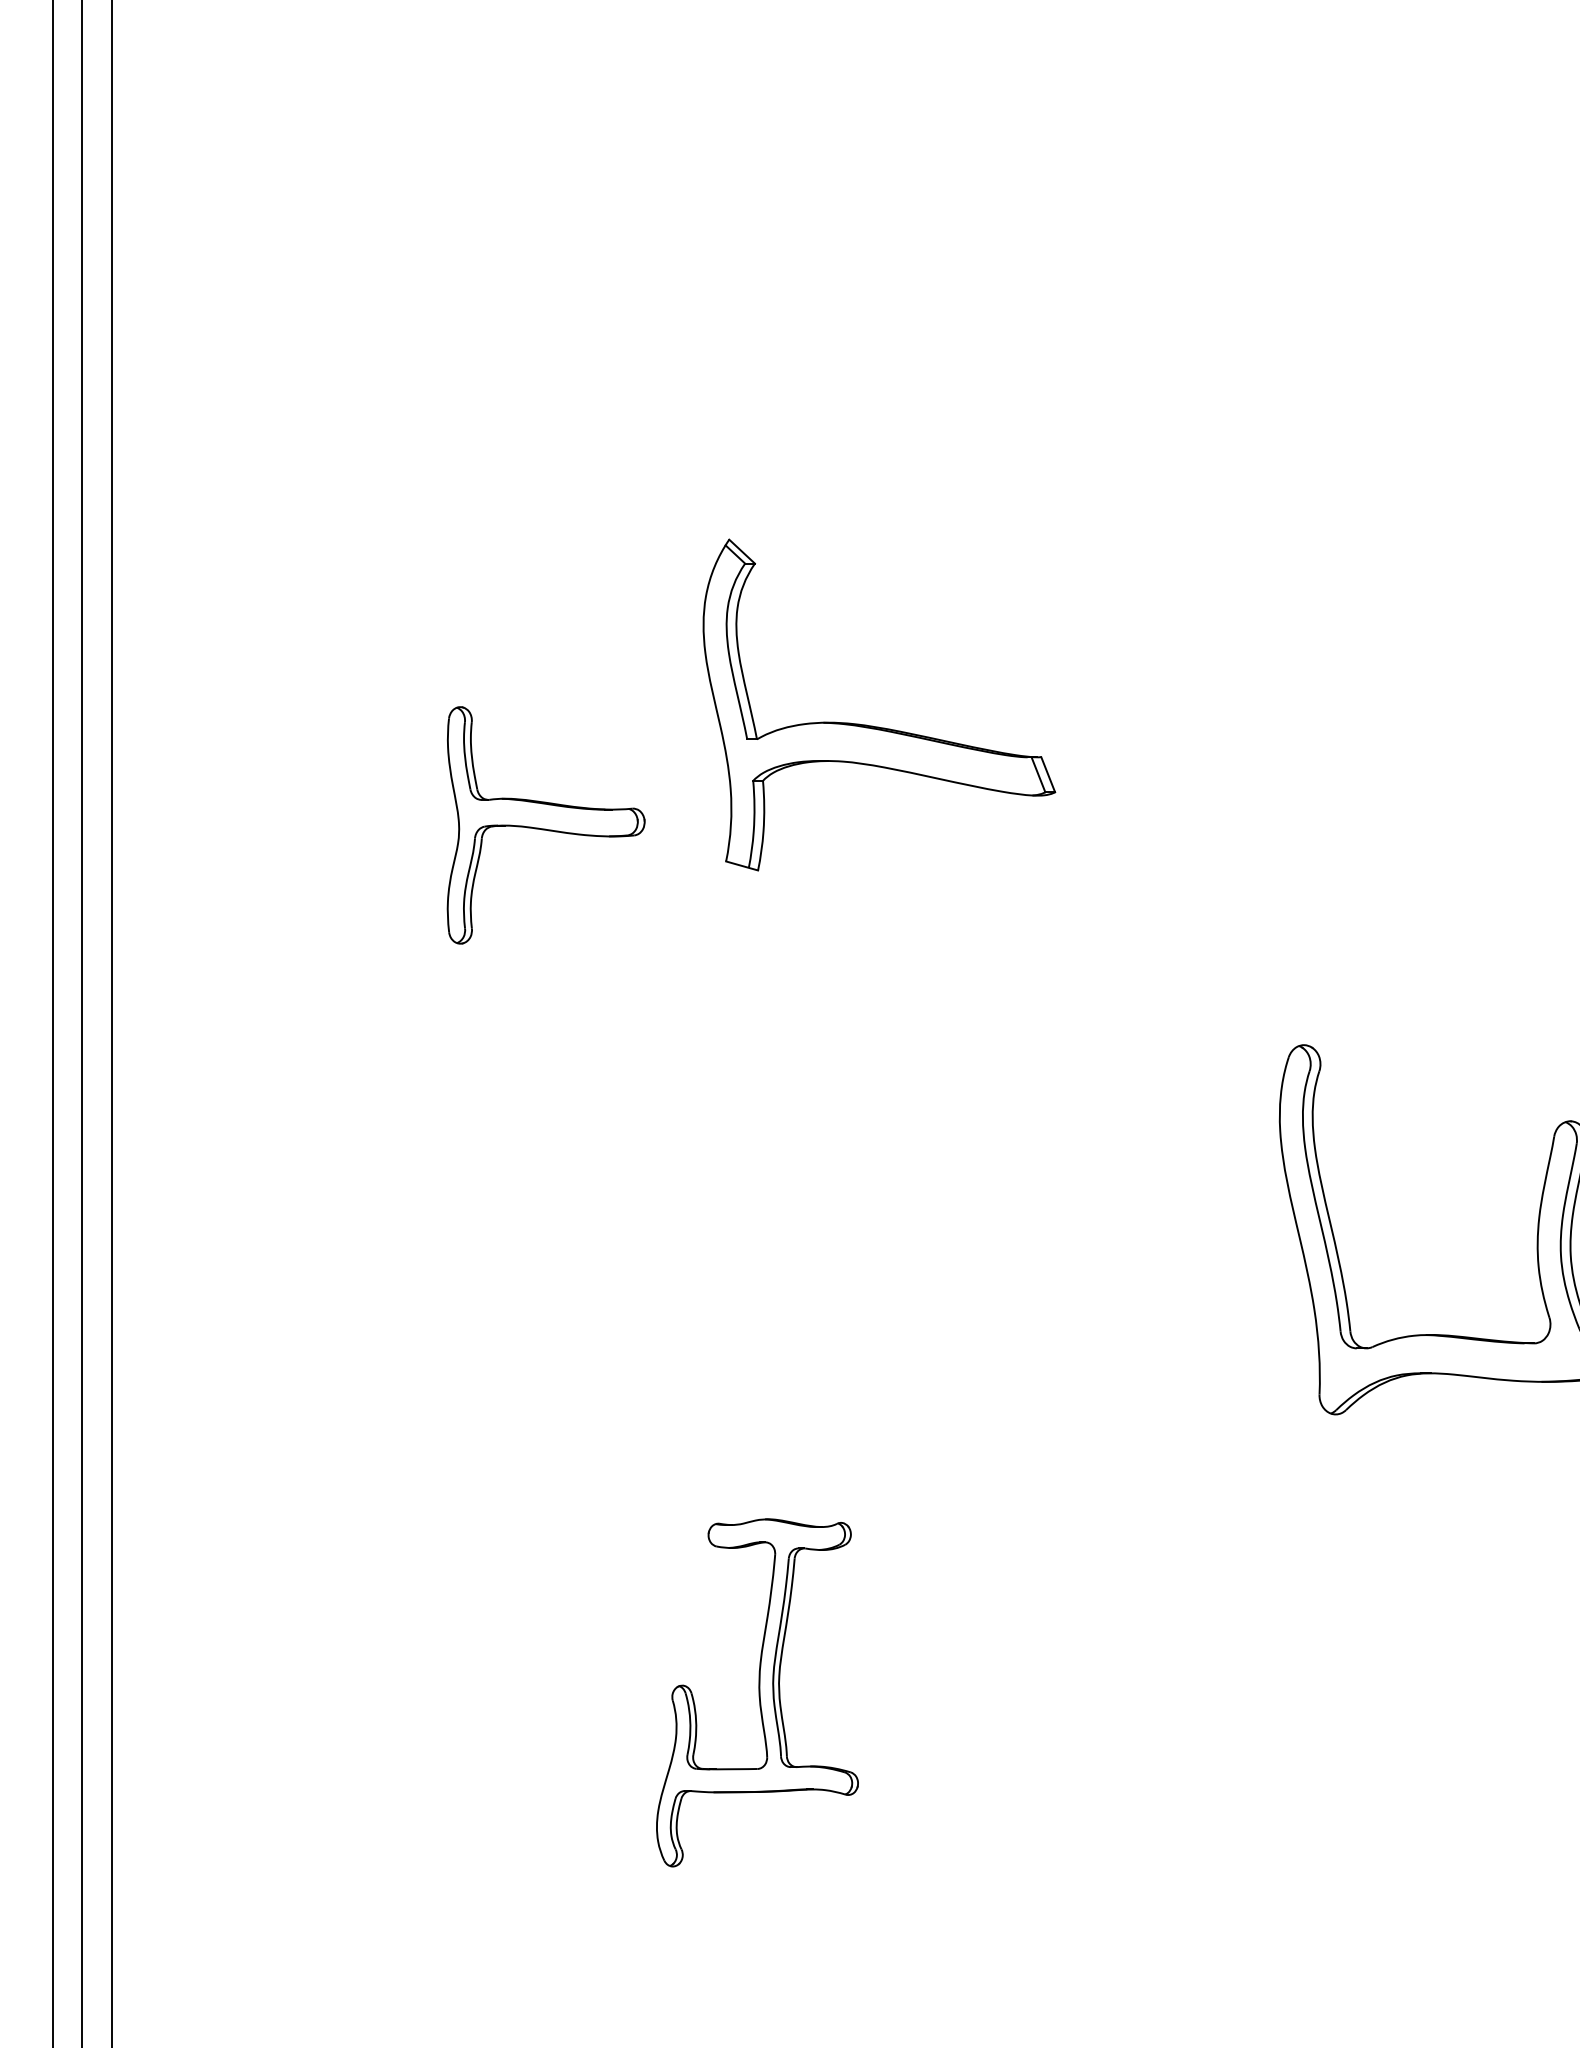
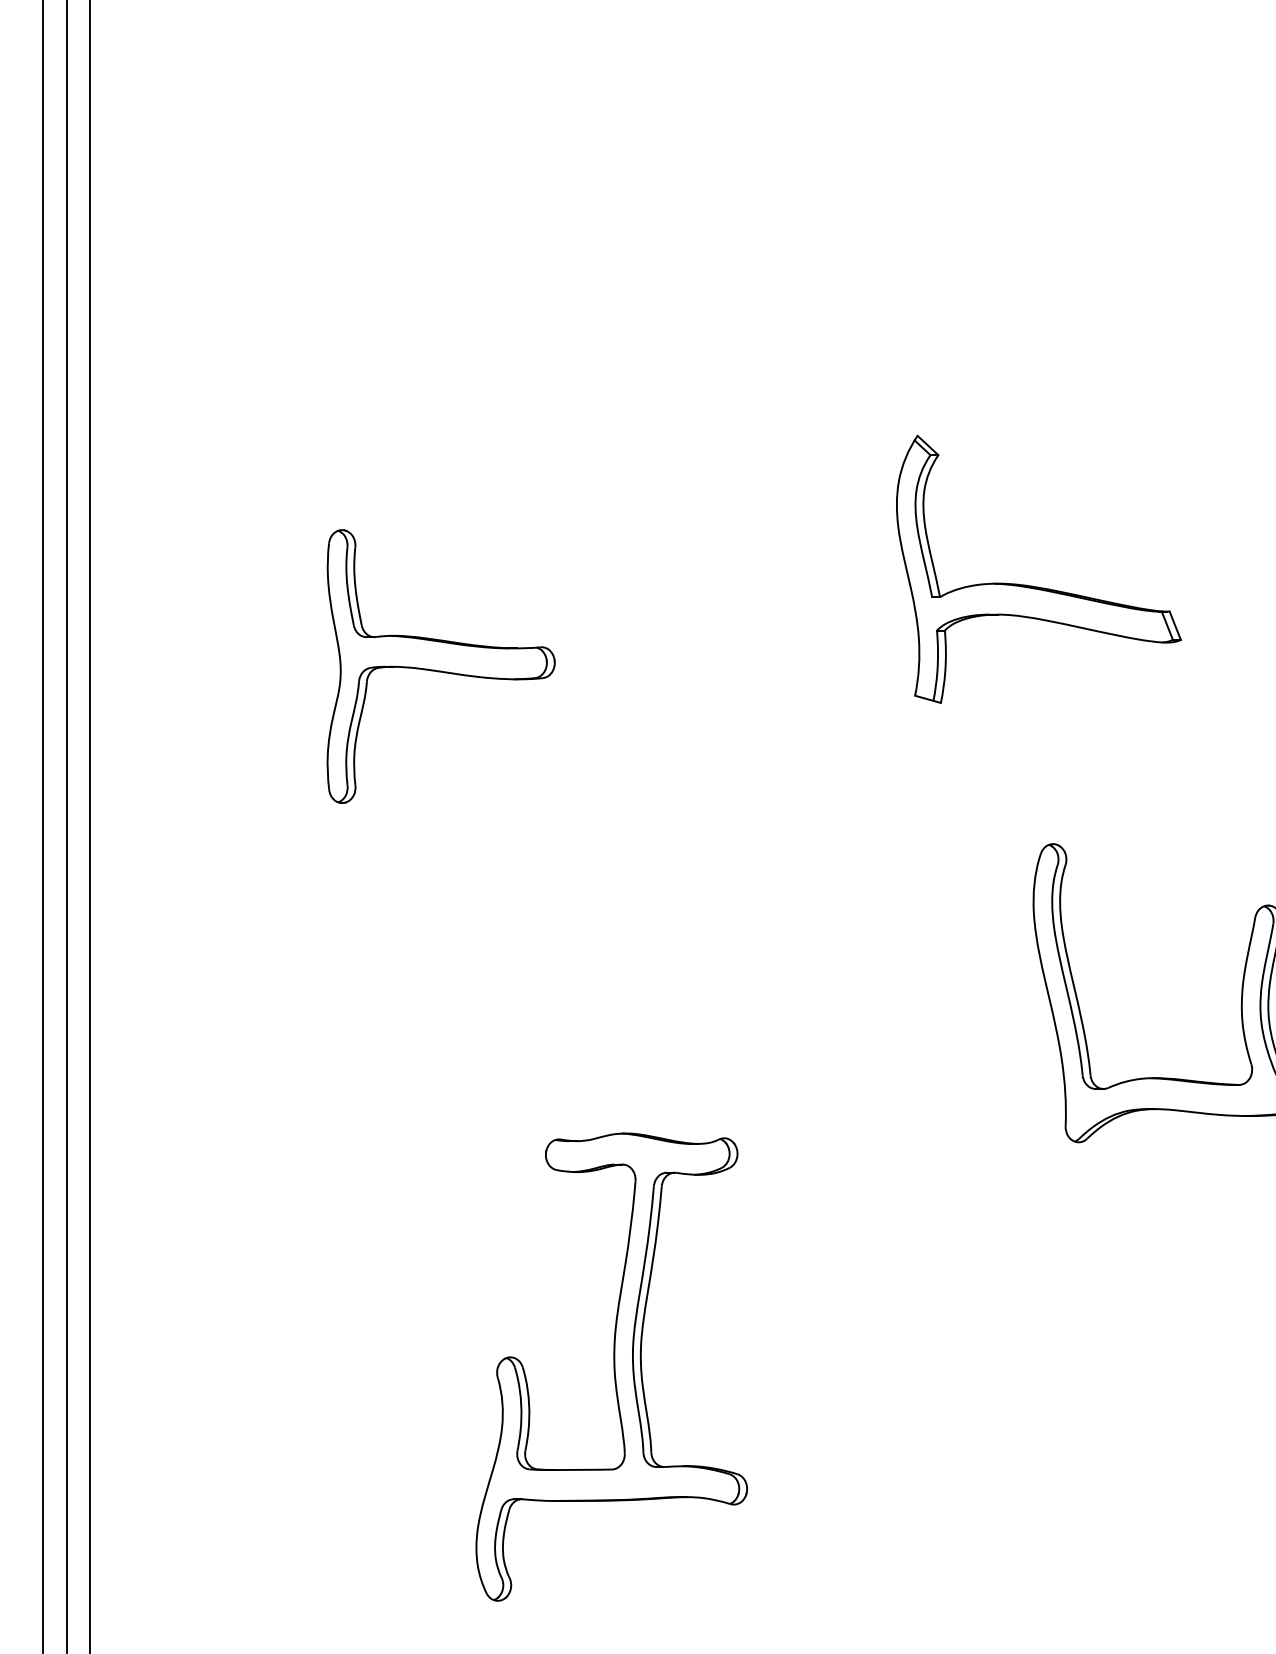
part: (878, 726) -> (1038, 586), moved
part: (545, 825) -> (440, 666), size x1.43
part: (757, 1692) -> (611, 1366), size x1.67

